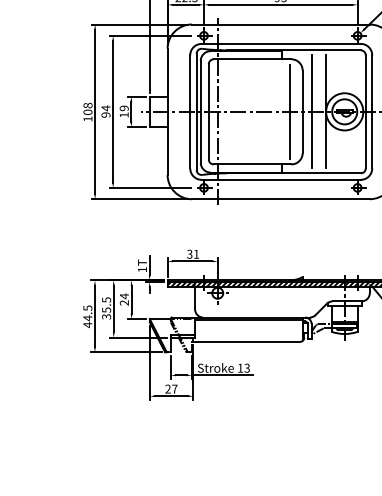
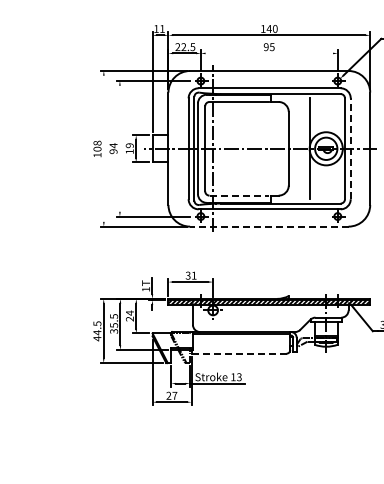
line: (281, 4) -> (269, 53), removed
line: (94, 111) -> (103, 148), removed
line: (112, 111) -> (119, 148), removed
line: (290, 111) -> (277, 148), removed
line: (311, 111) -> (296, 148), removed
line: (371, 111) -> (350, 148), solid -> dashed
line: (247, 164) -> (239, 195), solid -> dashed
line: (279, 199) -> (268, 226), solid -> dashed
line: (247, 341) -> (239, 353), solid -> dashed

